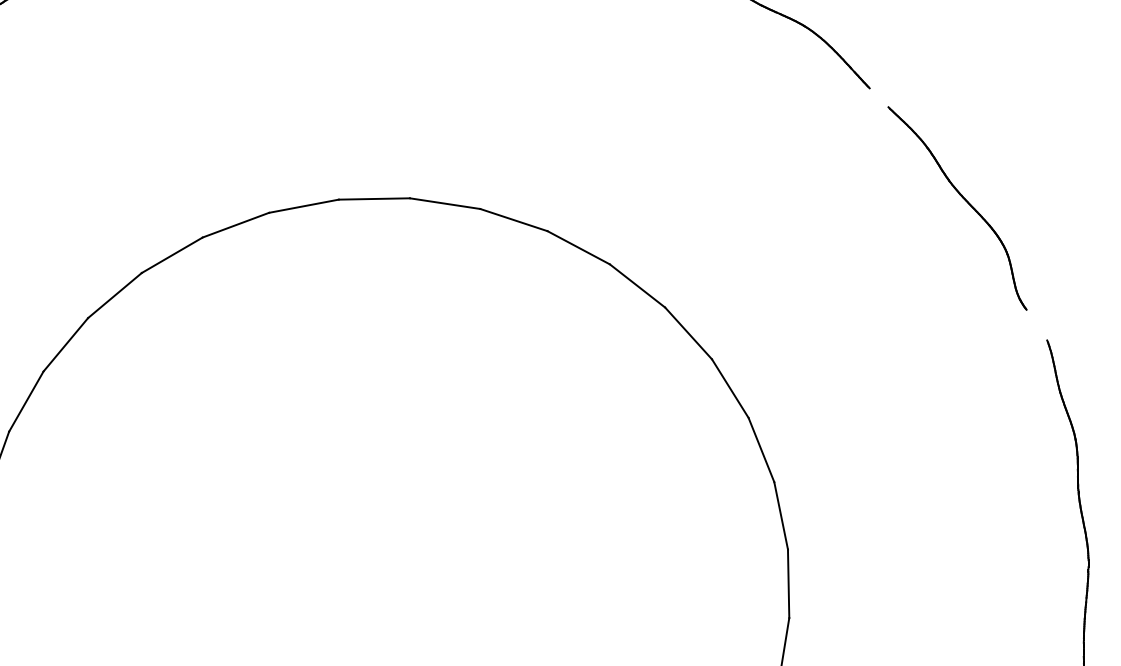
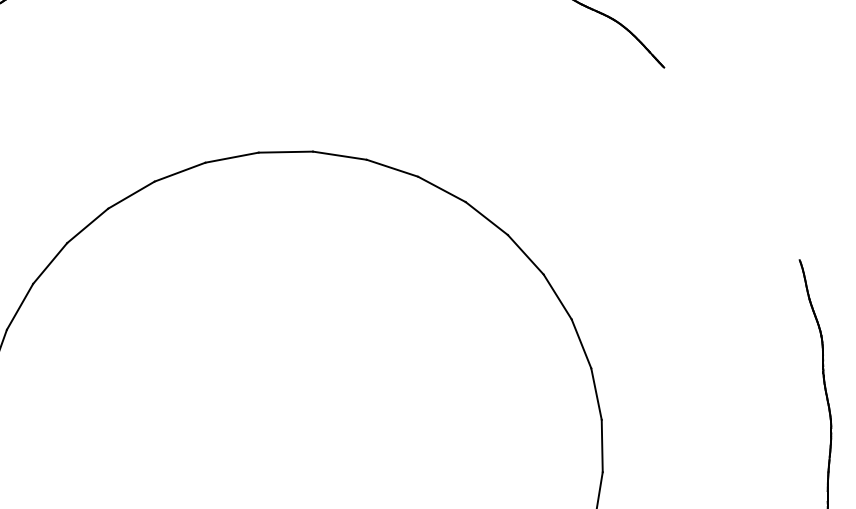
part: (964, 200) -> (736, 153), removed

